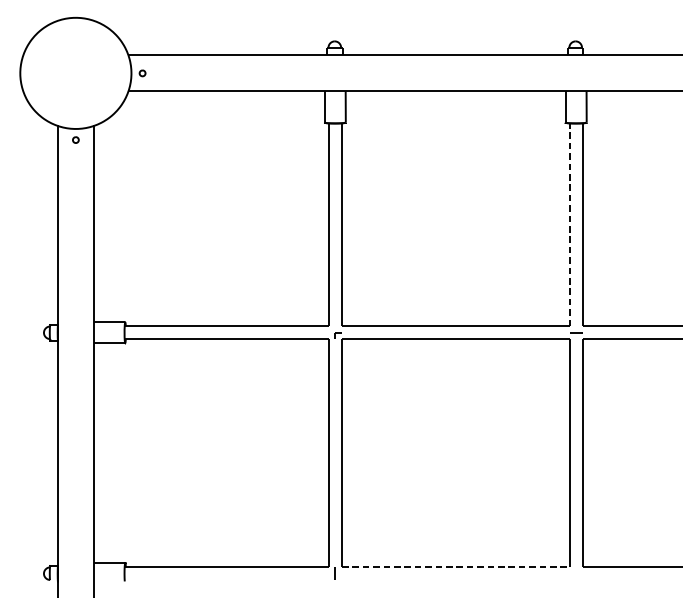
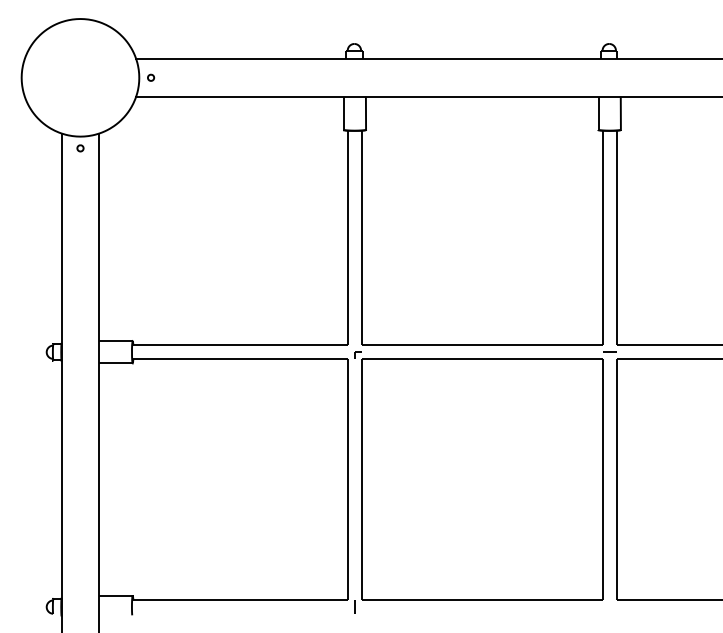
line: (569, 224) -> (602, 237), dashed -> solid
line: (455, 567) -> (482, 600), dashed -> solid

